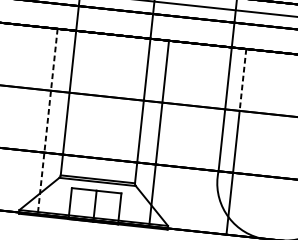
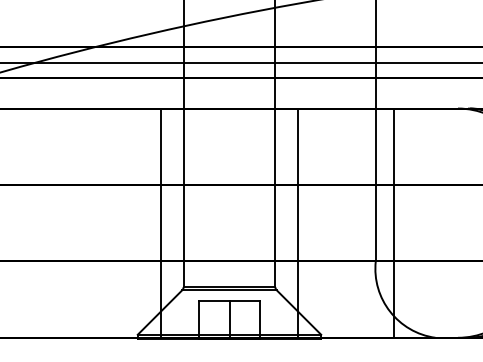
line: (242, 80) -> (393, 147), dashed -> solid
line: (47, 121) -> (160, 223), dashed -> solid

